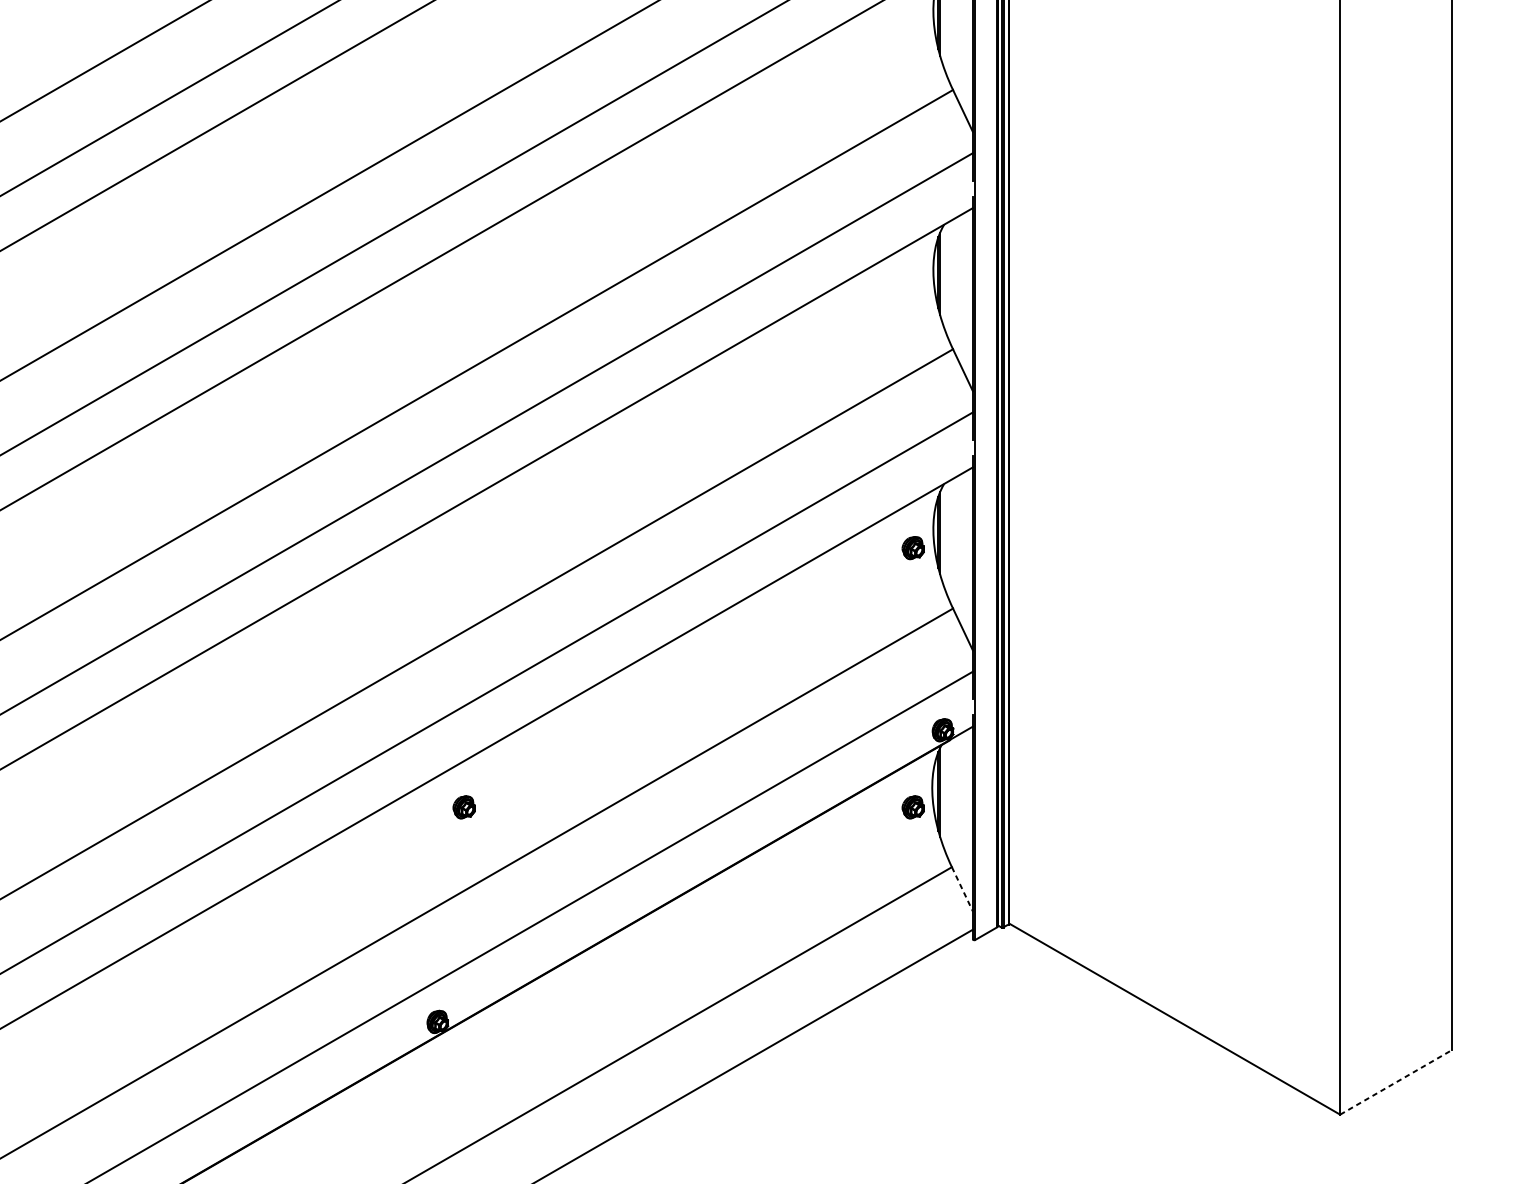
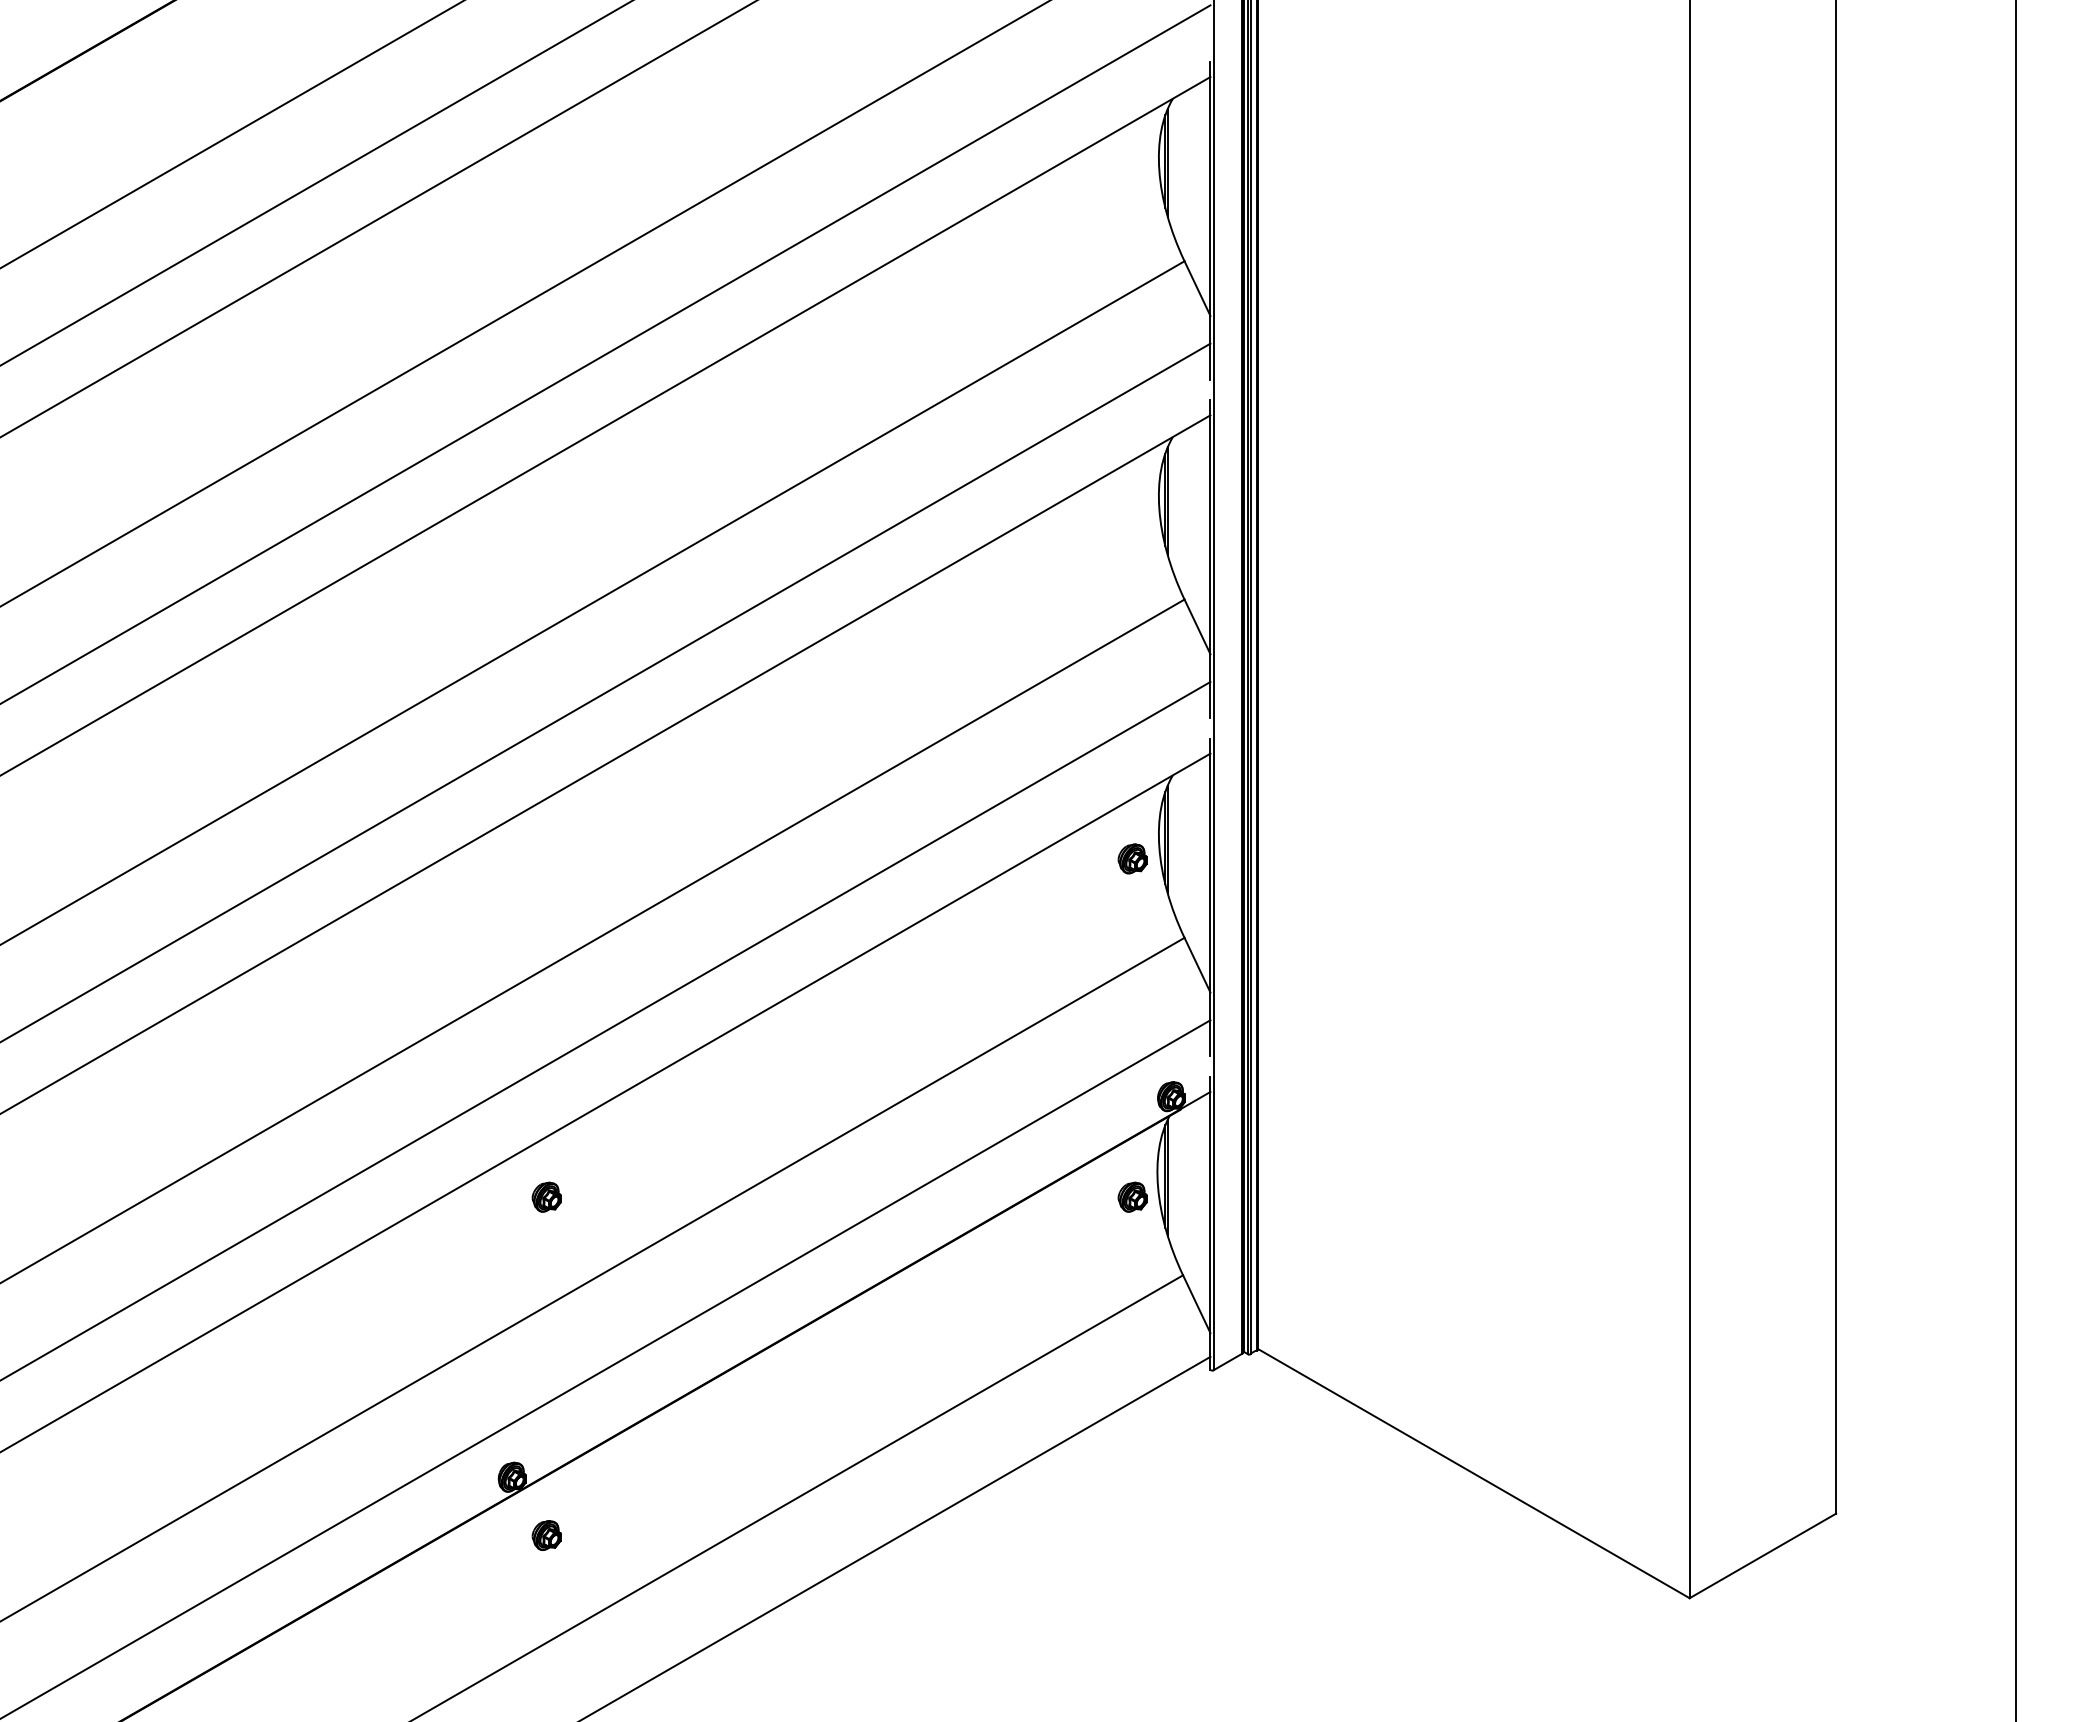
line: (962, 889) -> (1196, 1304), dashed -> solid
part: (464, 1066) -> (546, 1535), added
line: (1395, 1081) -> (1762, 1555), dashed -> solid

